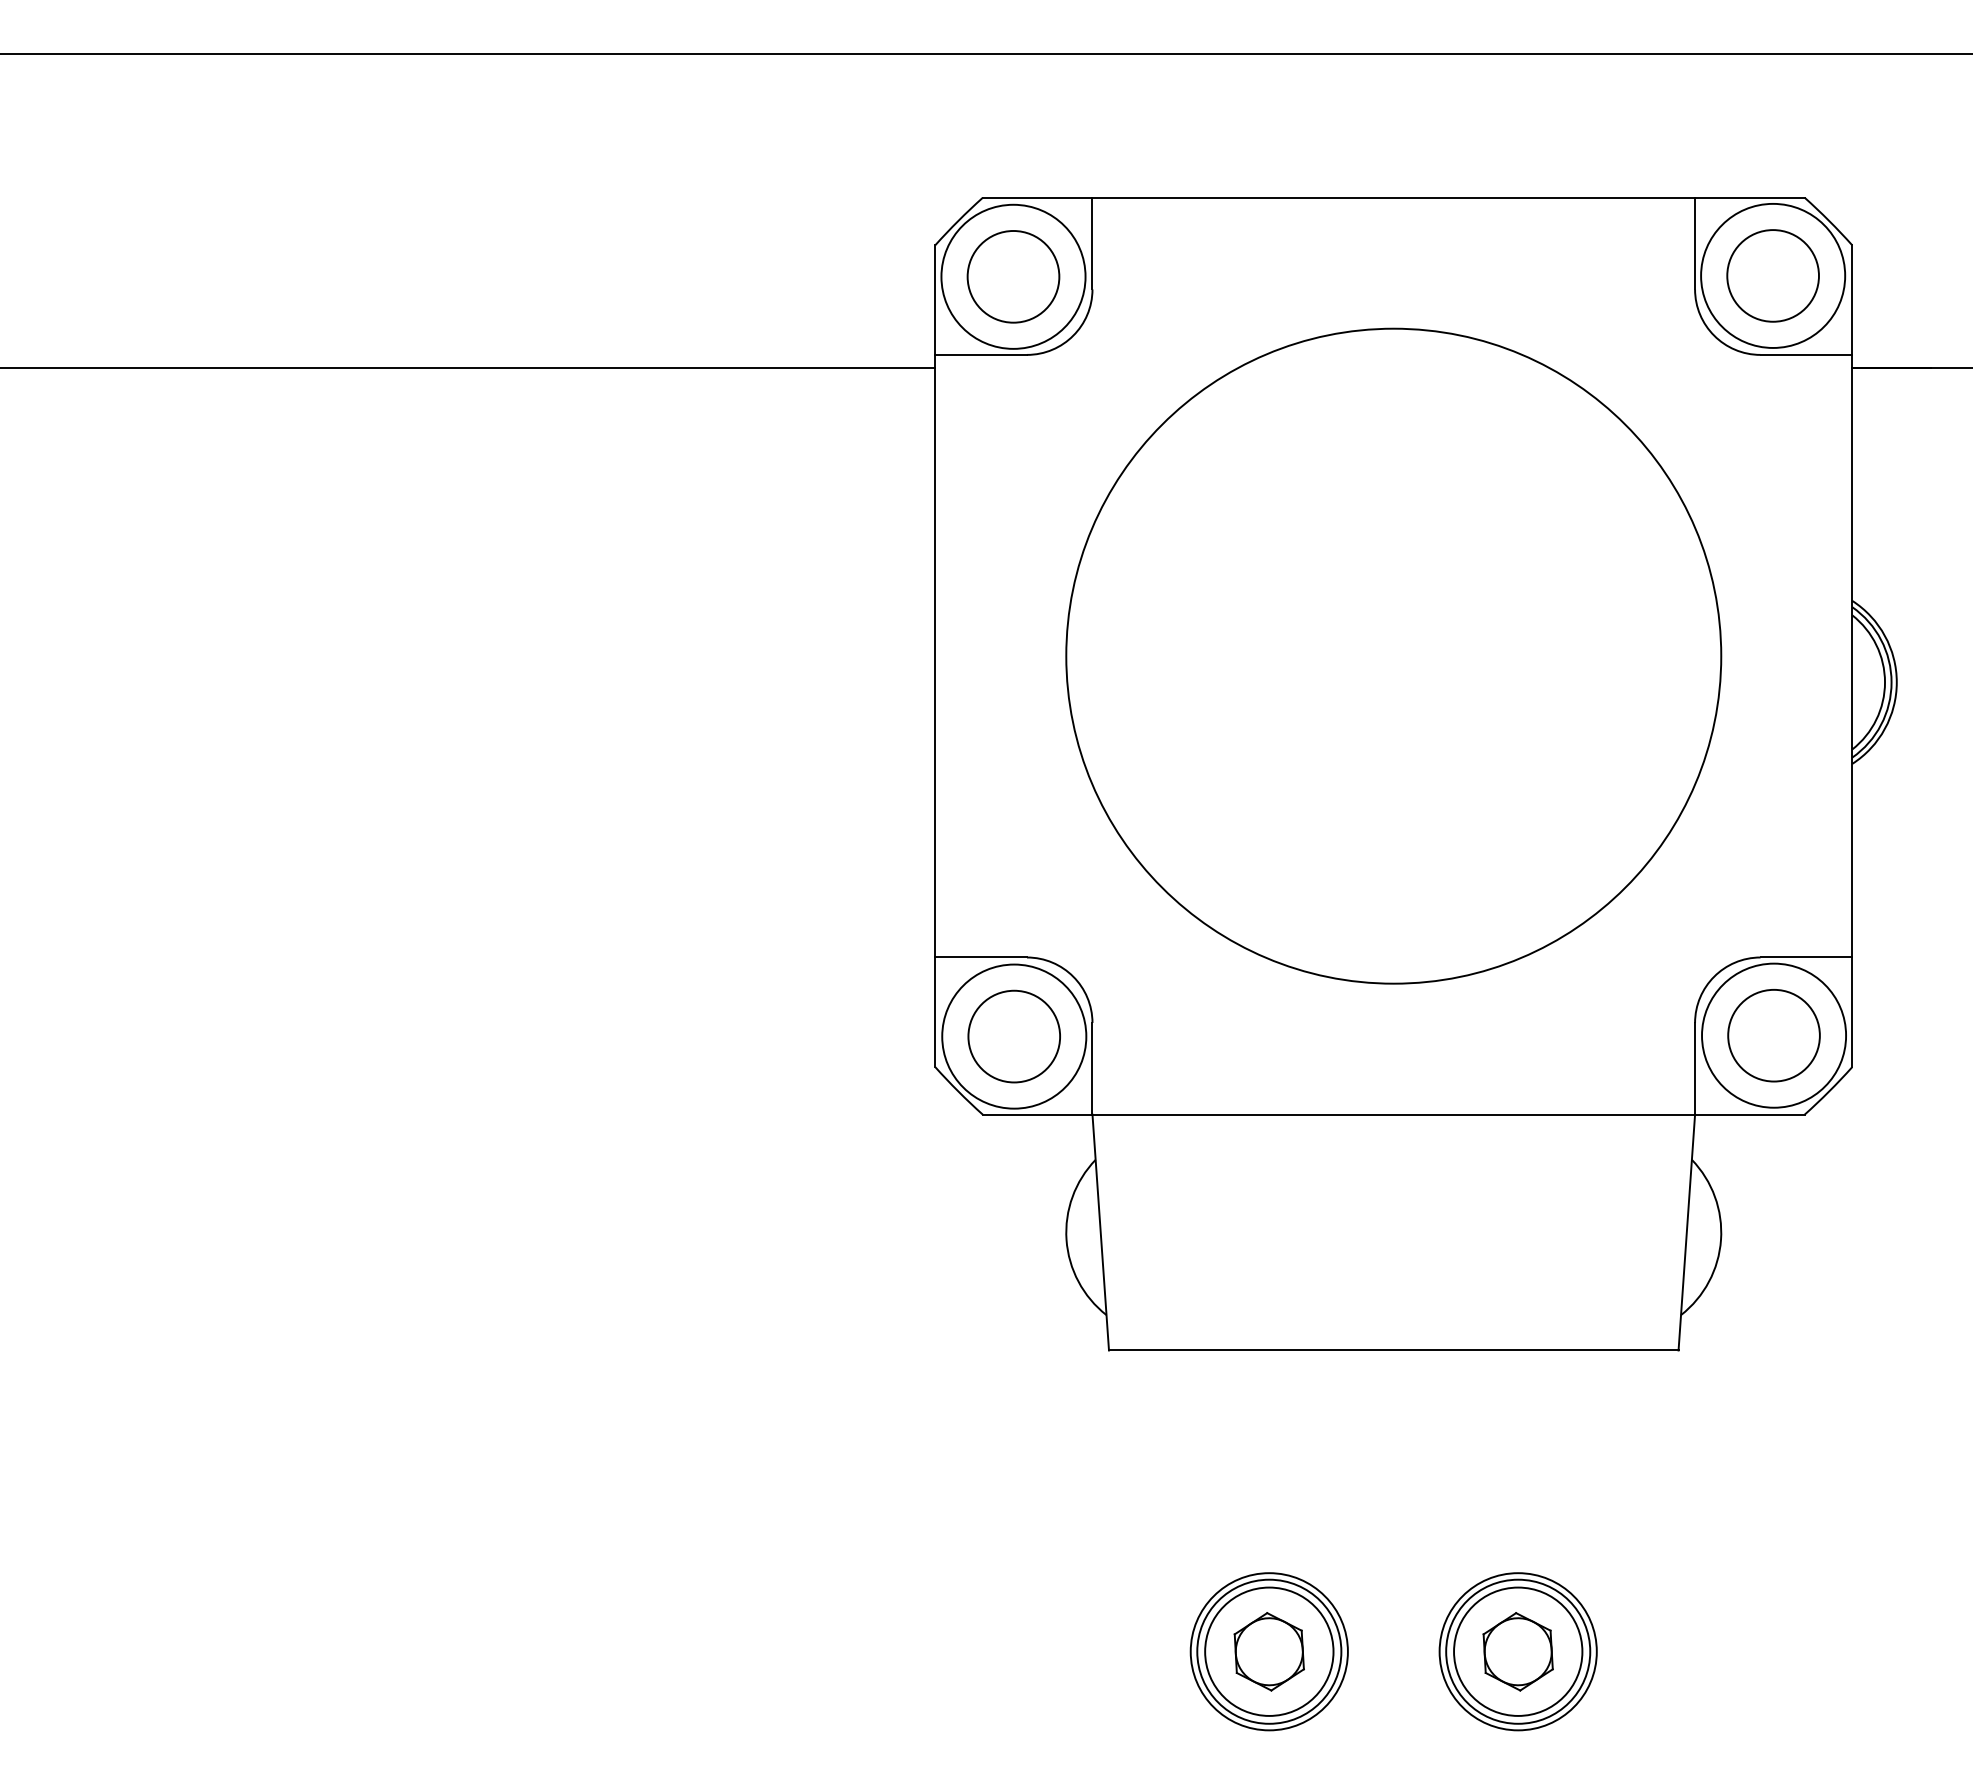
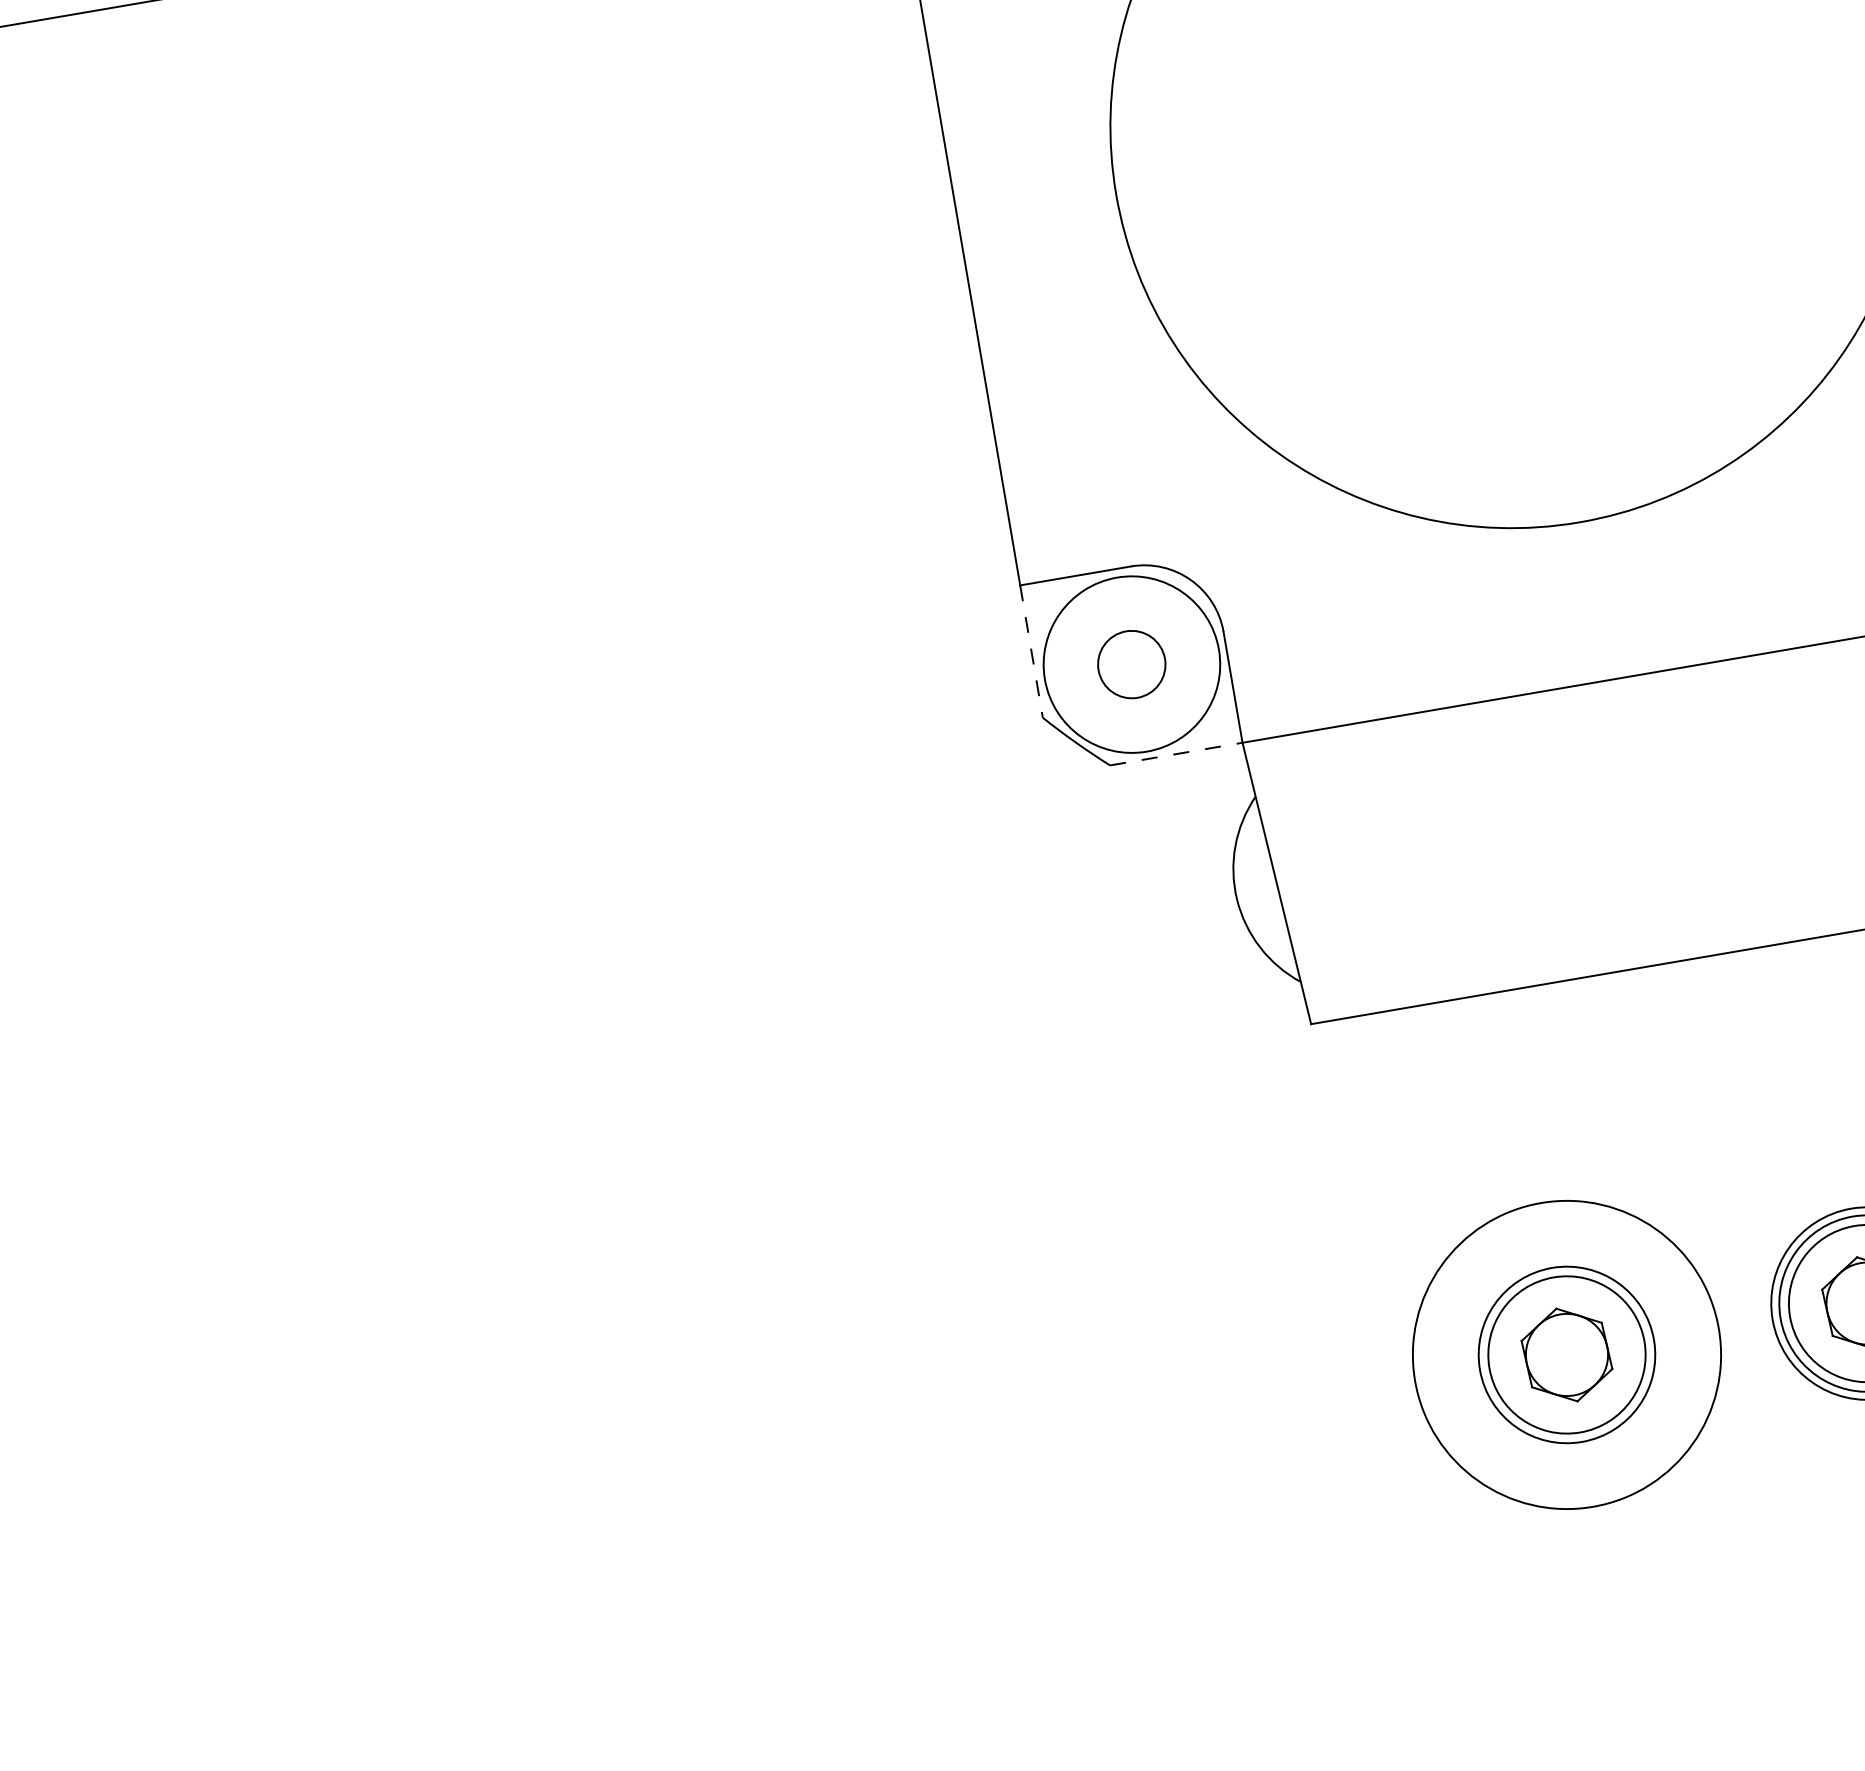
line: (935, 1012) -> (1031, 651), solid -> dashed
circle: (1013, 1036) -> (1130, 664), size x0.6
line: (1037, 1114) -> (1176, 753), solid -> dashed
circle: (1268, 1651) -> (1565, 1354), size x1.6

